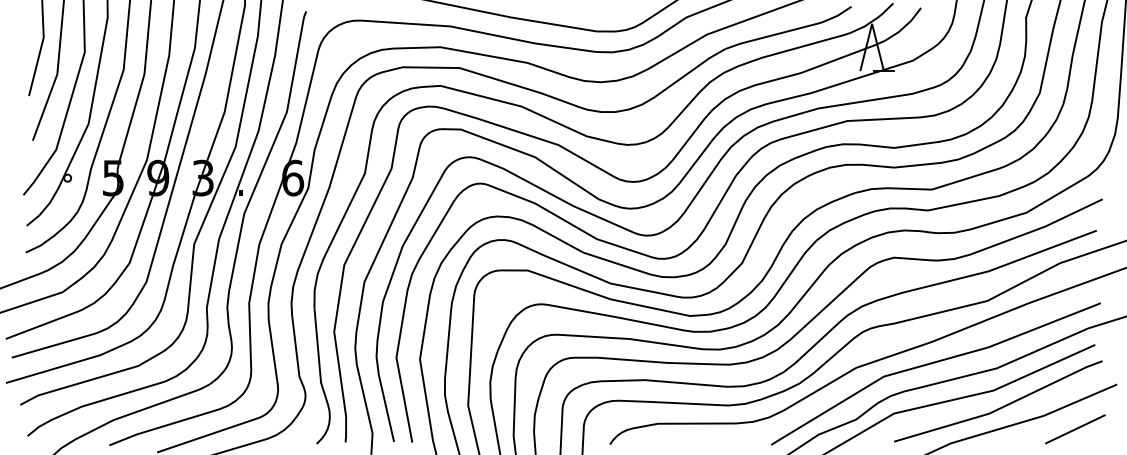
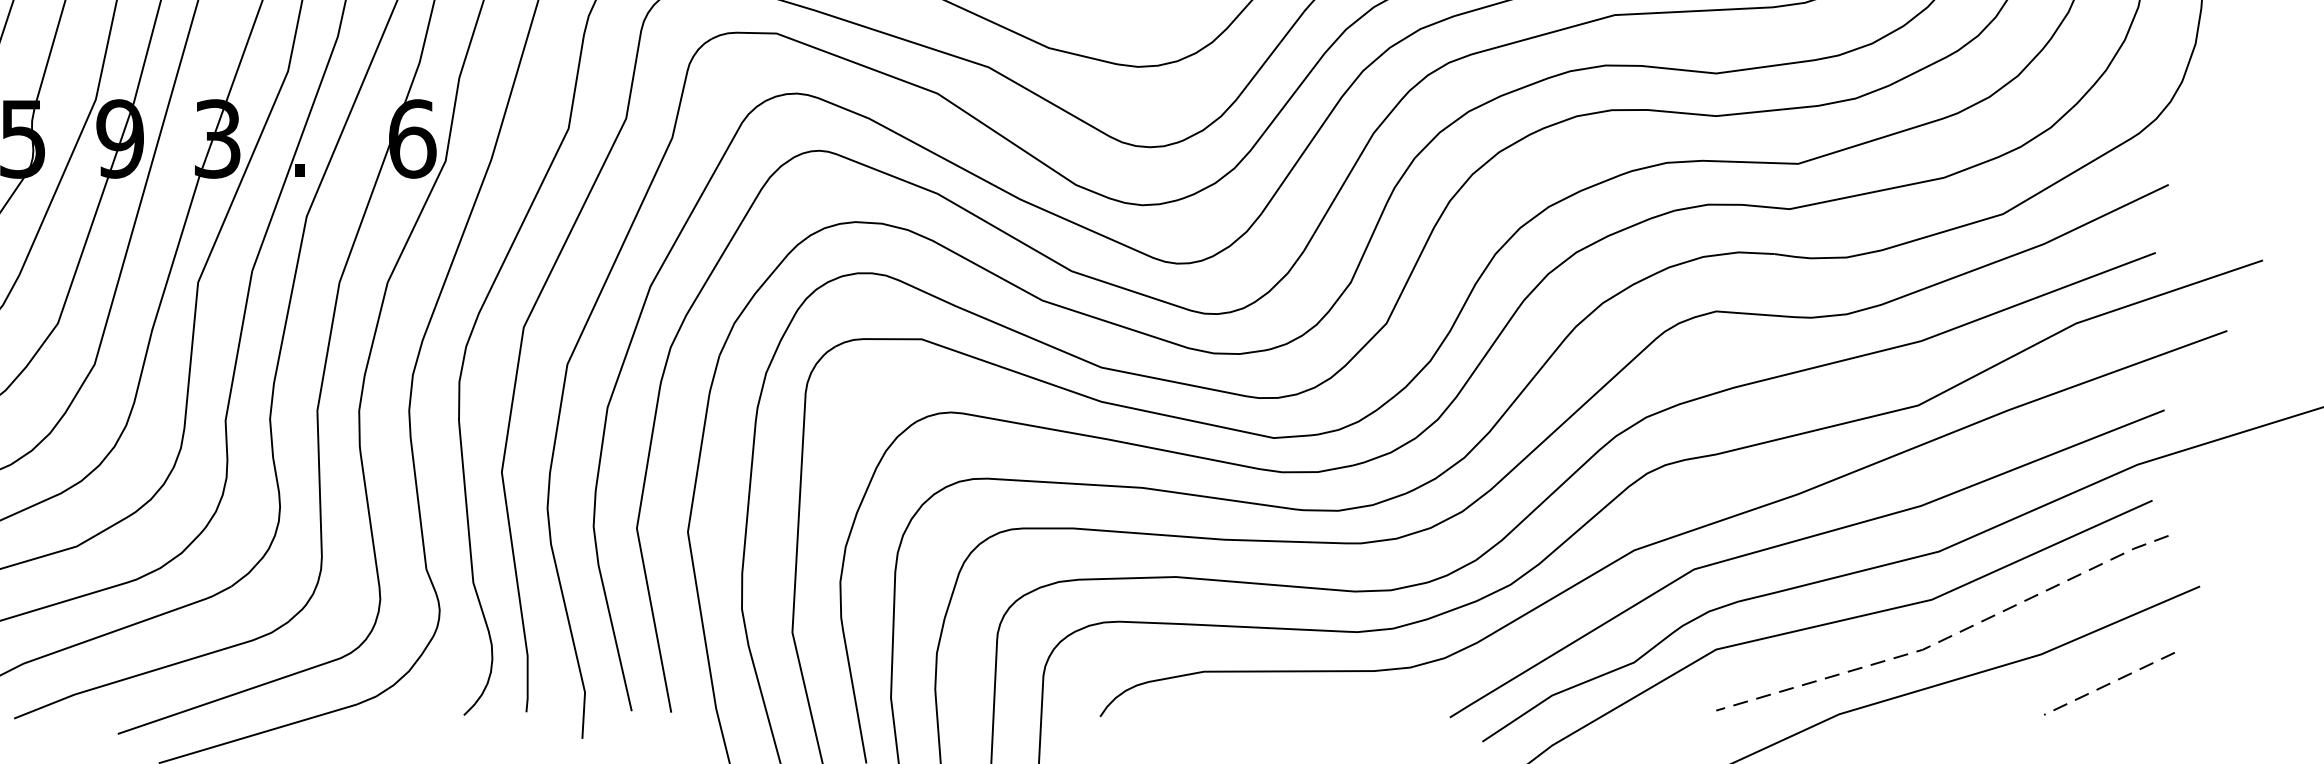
line: (1001, 408) -> (1949, 638), solid -> dashed
line: (1074, 429) -> (2107, 684), solid -> dashed

